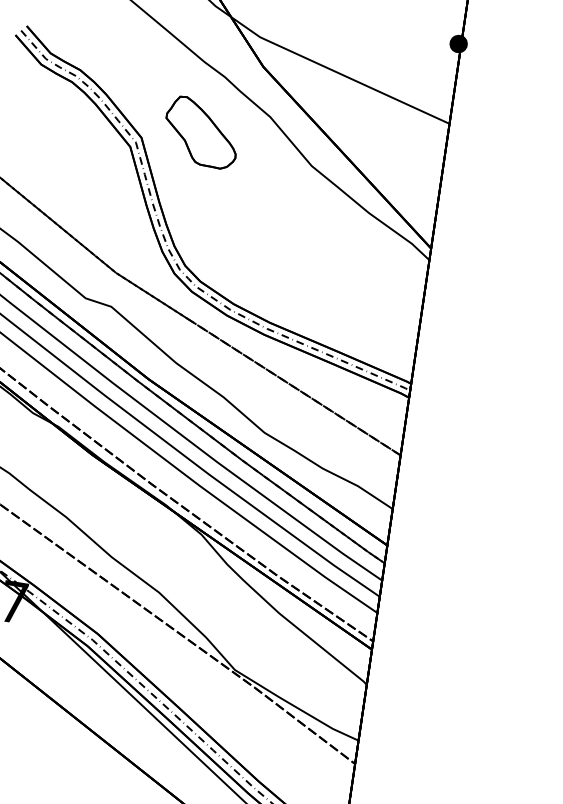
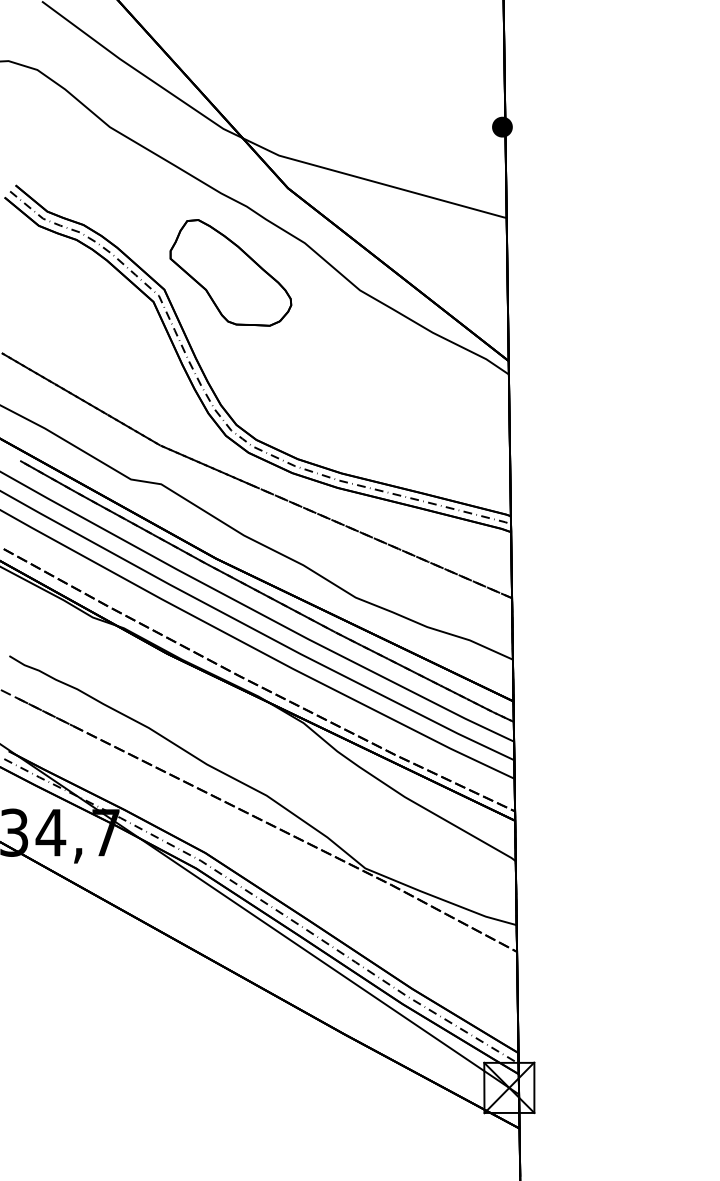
part: (201, 132) -> (230, 272), size x1.43

